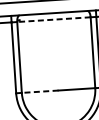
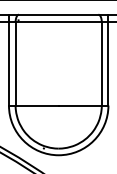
line: (53, 19) -> (58, 22), dashed -> solid
line: (40, 91) -> (37, 105), dashed -> solid

